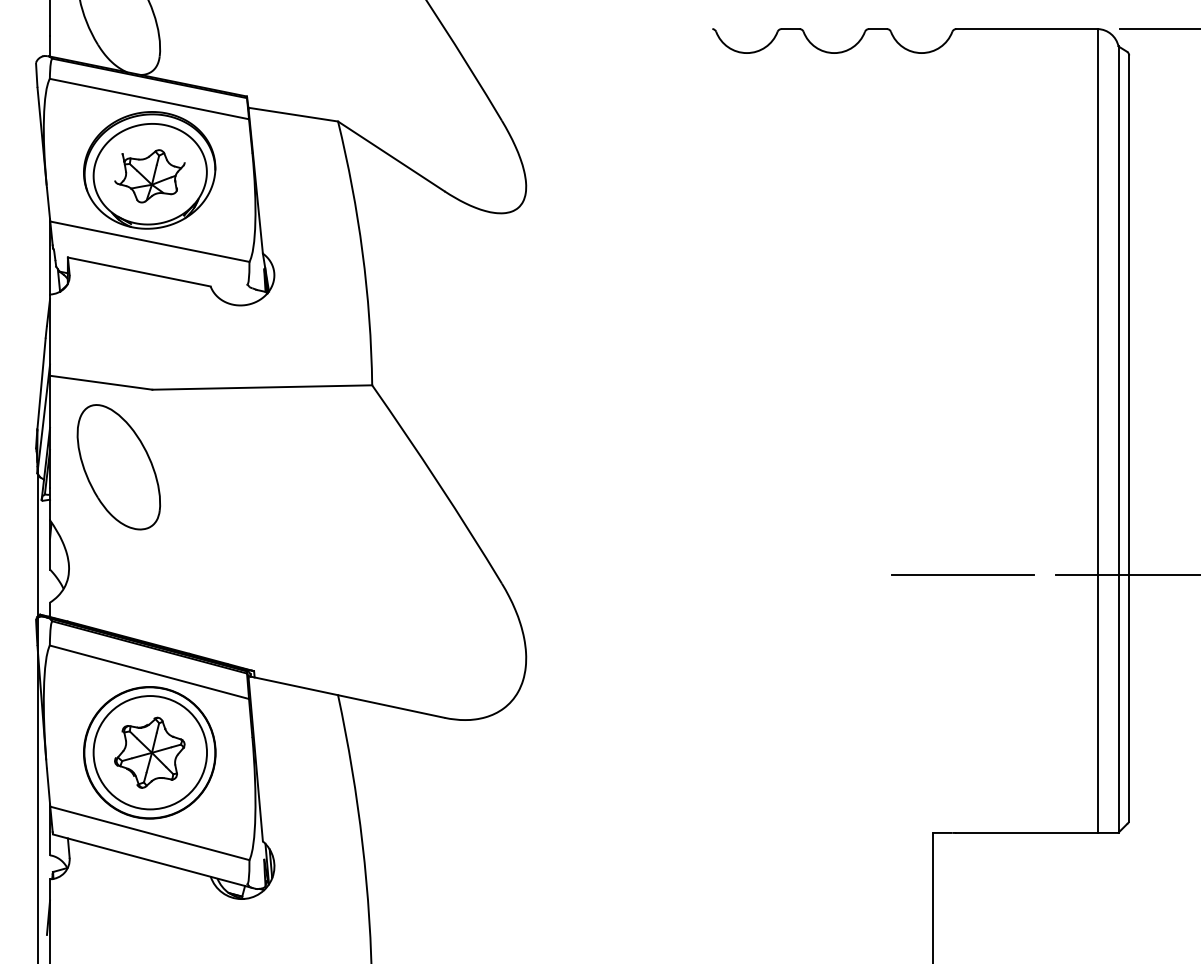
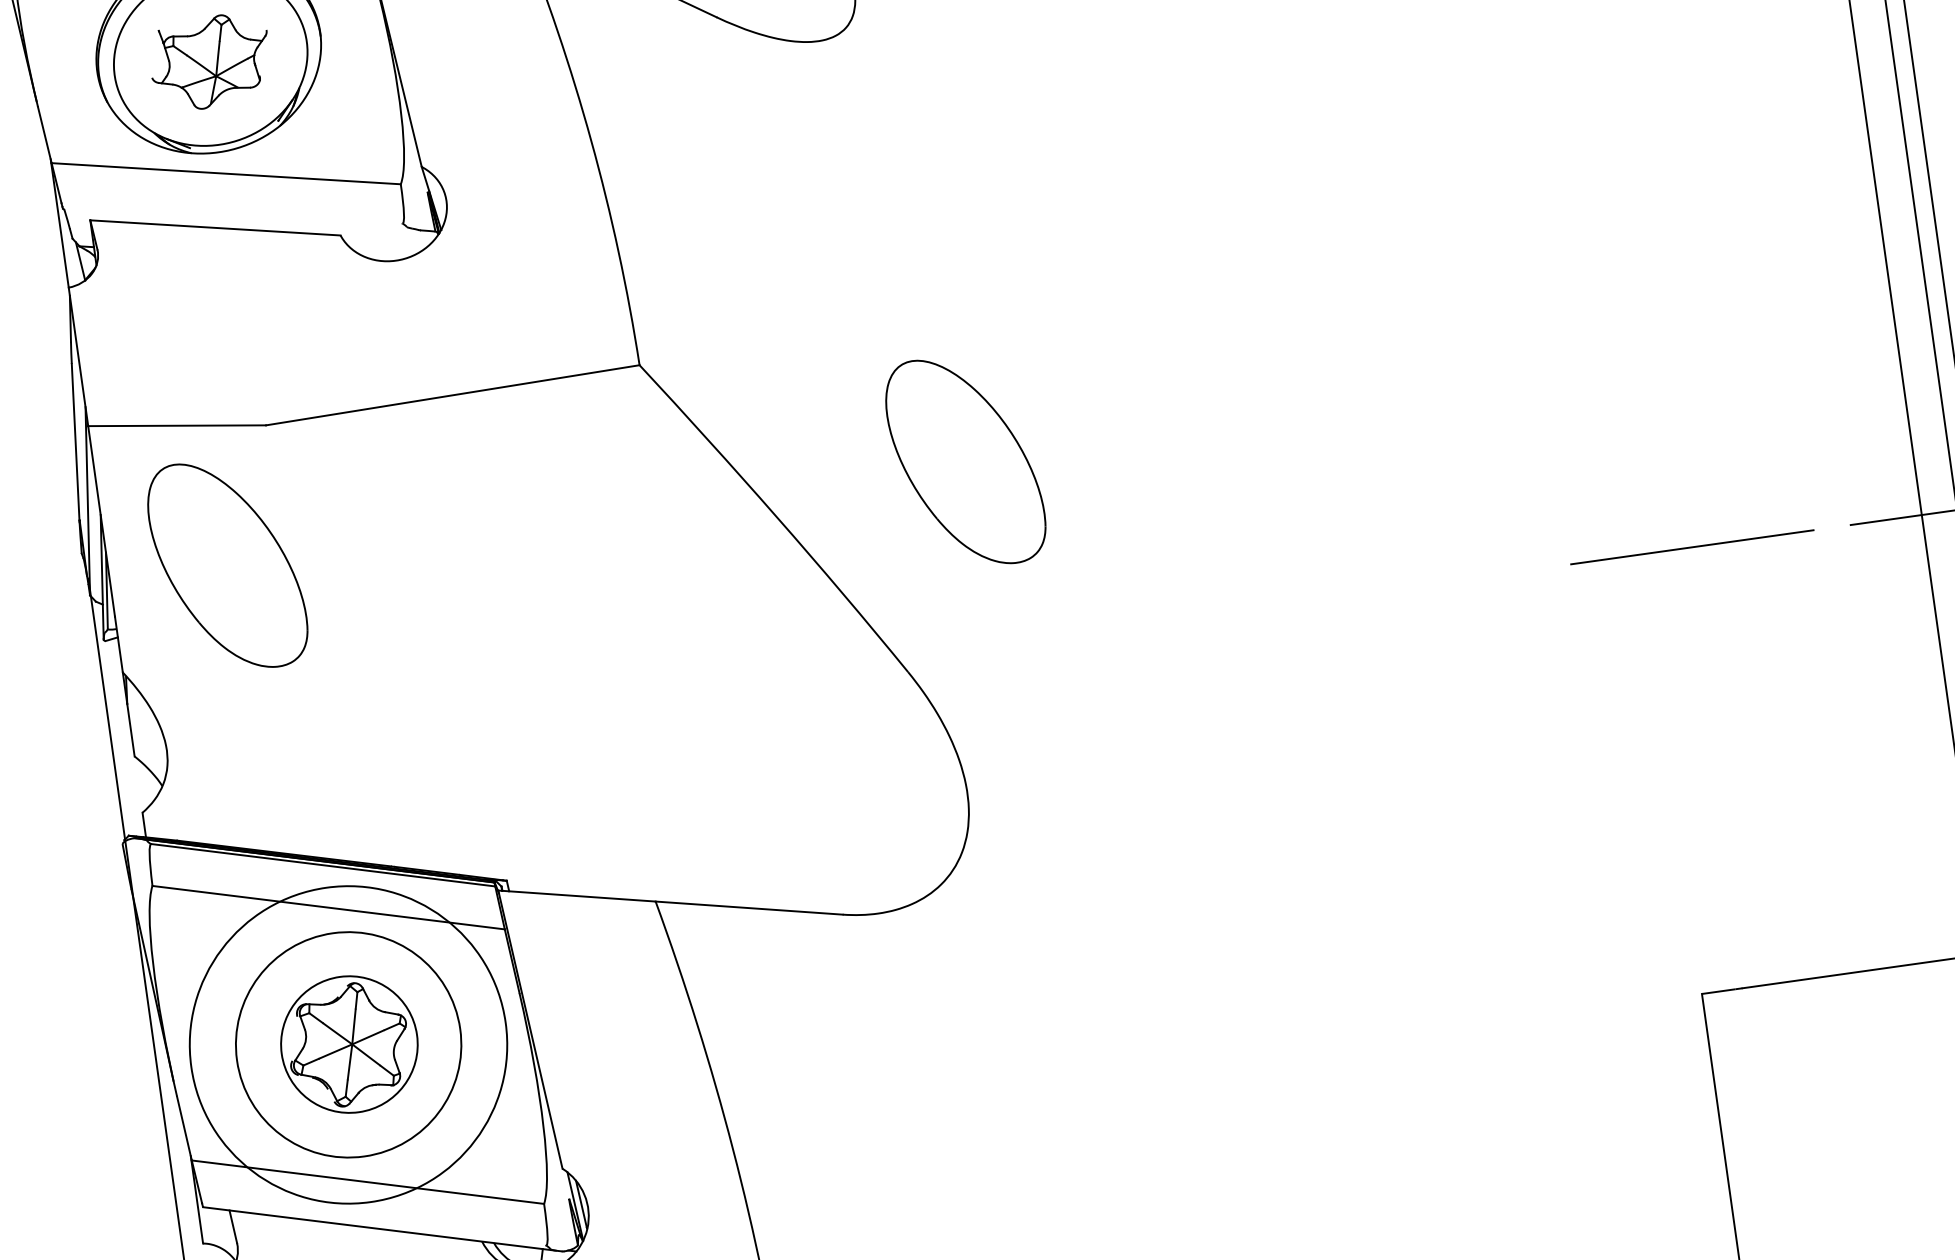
part: (551, 467) -> (964, 462), added
circle: (149, 752) -> (347, 1044), size x1.4
circle: (150, 752) -> (349, 1044), size x0.7

